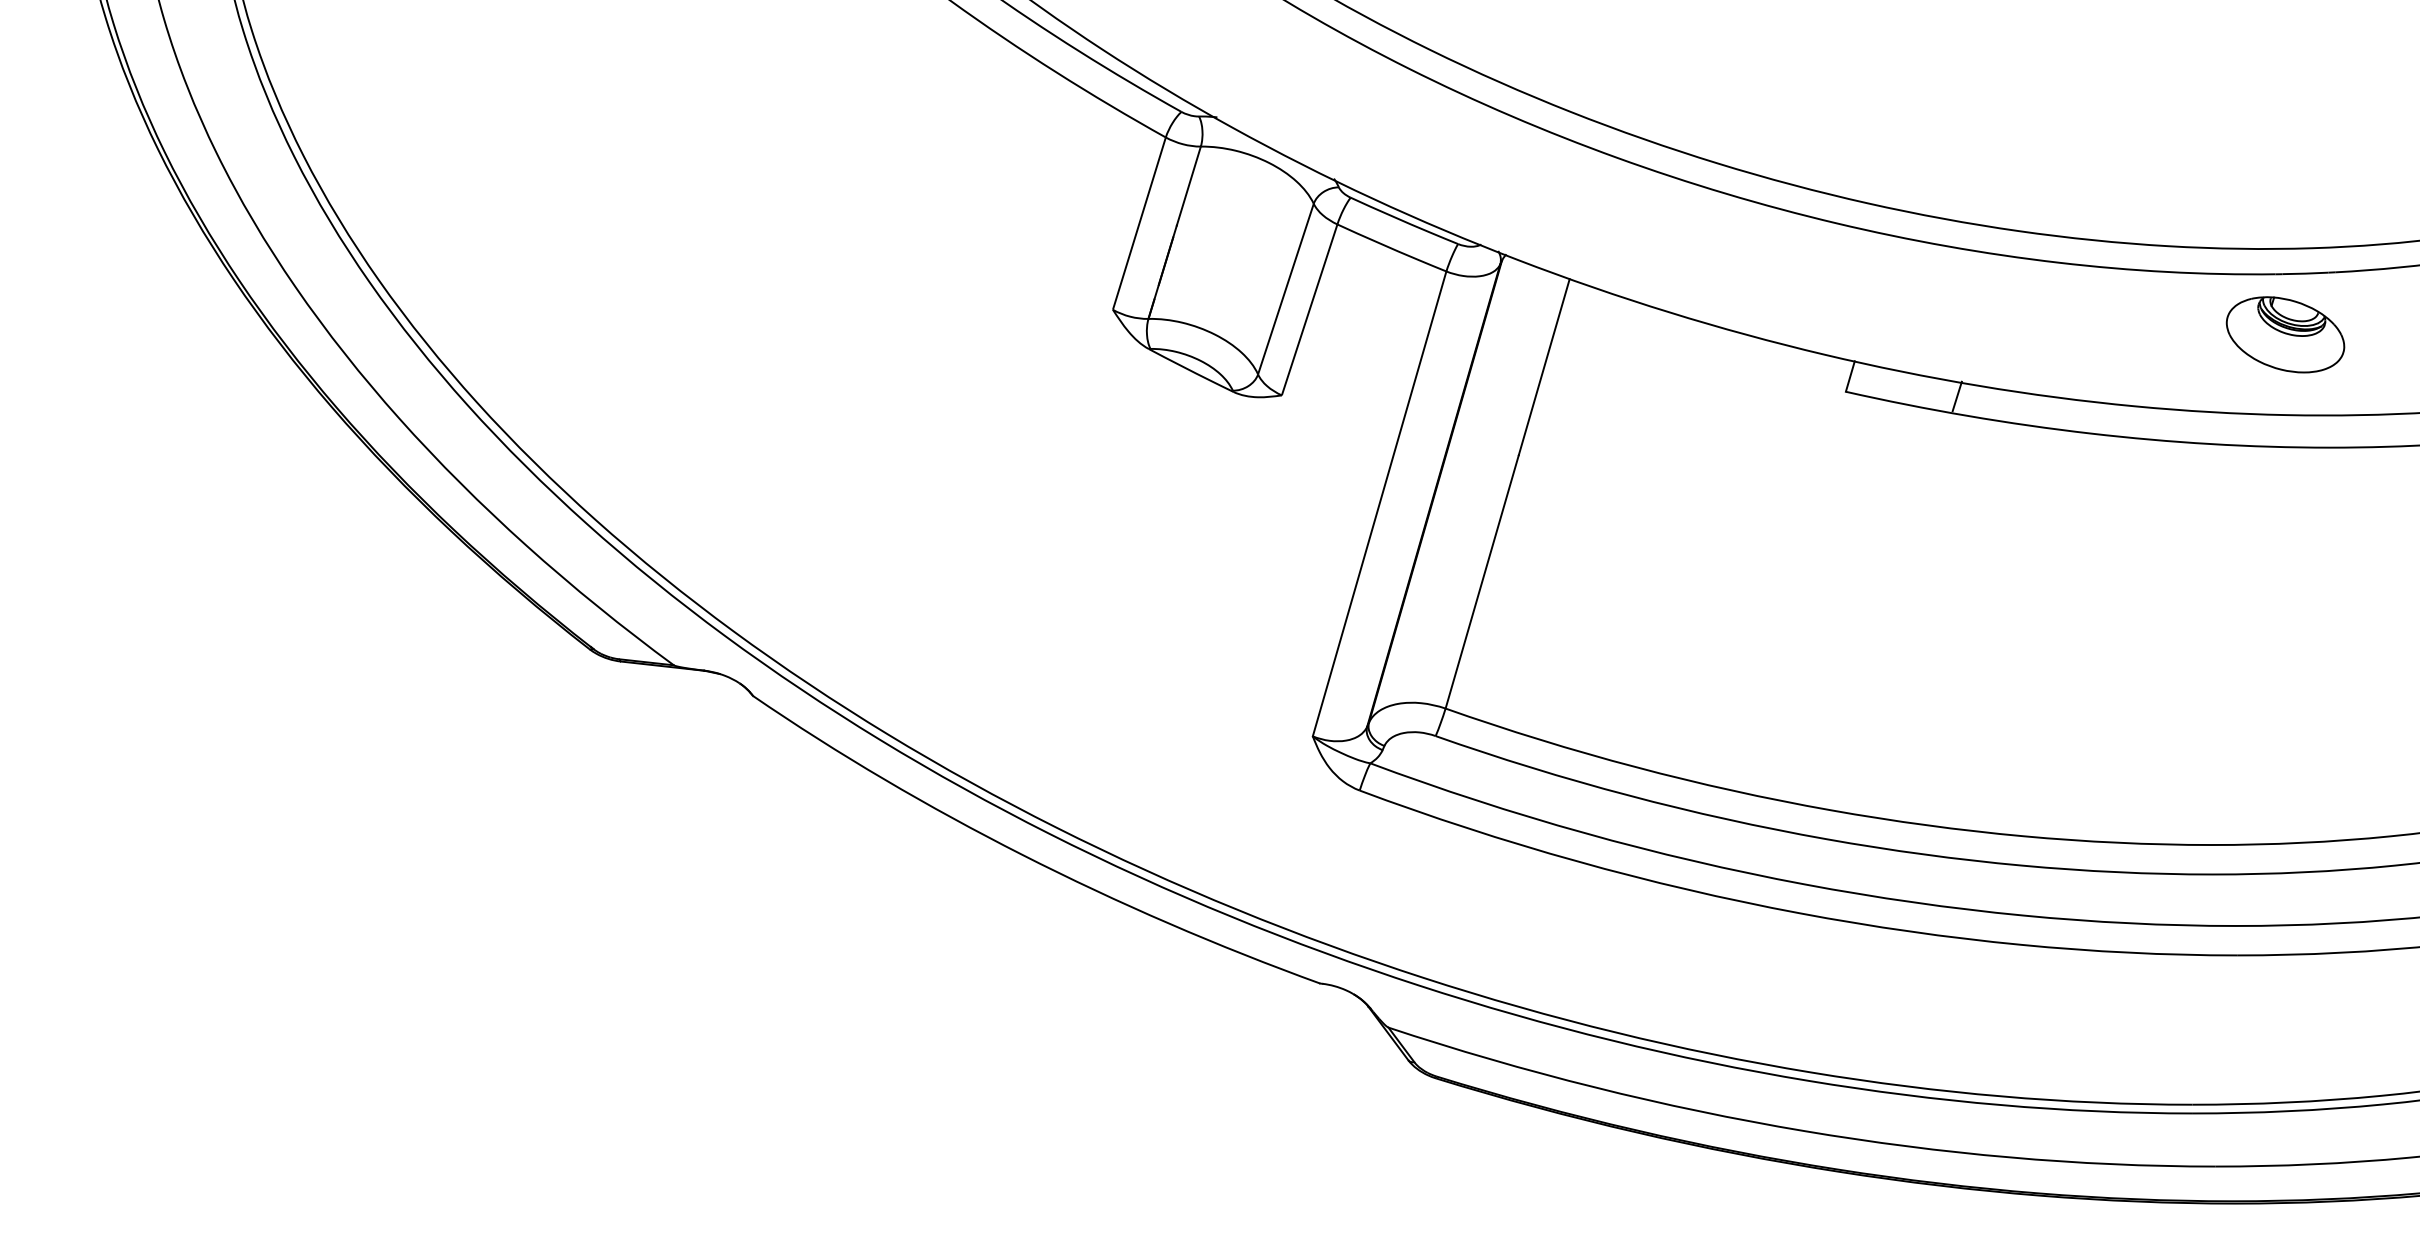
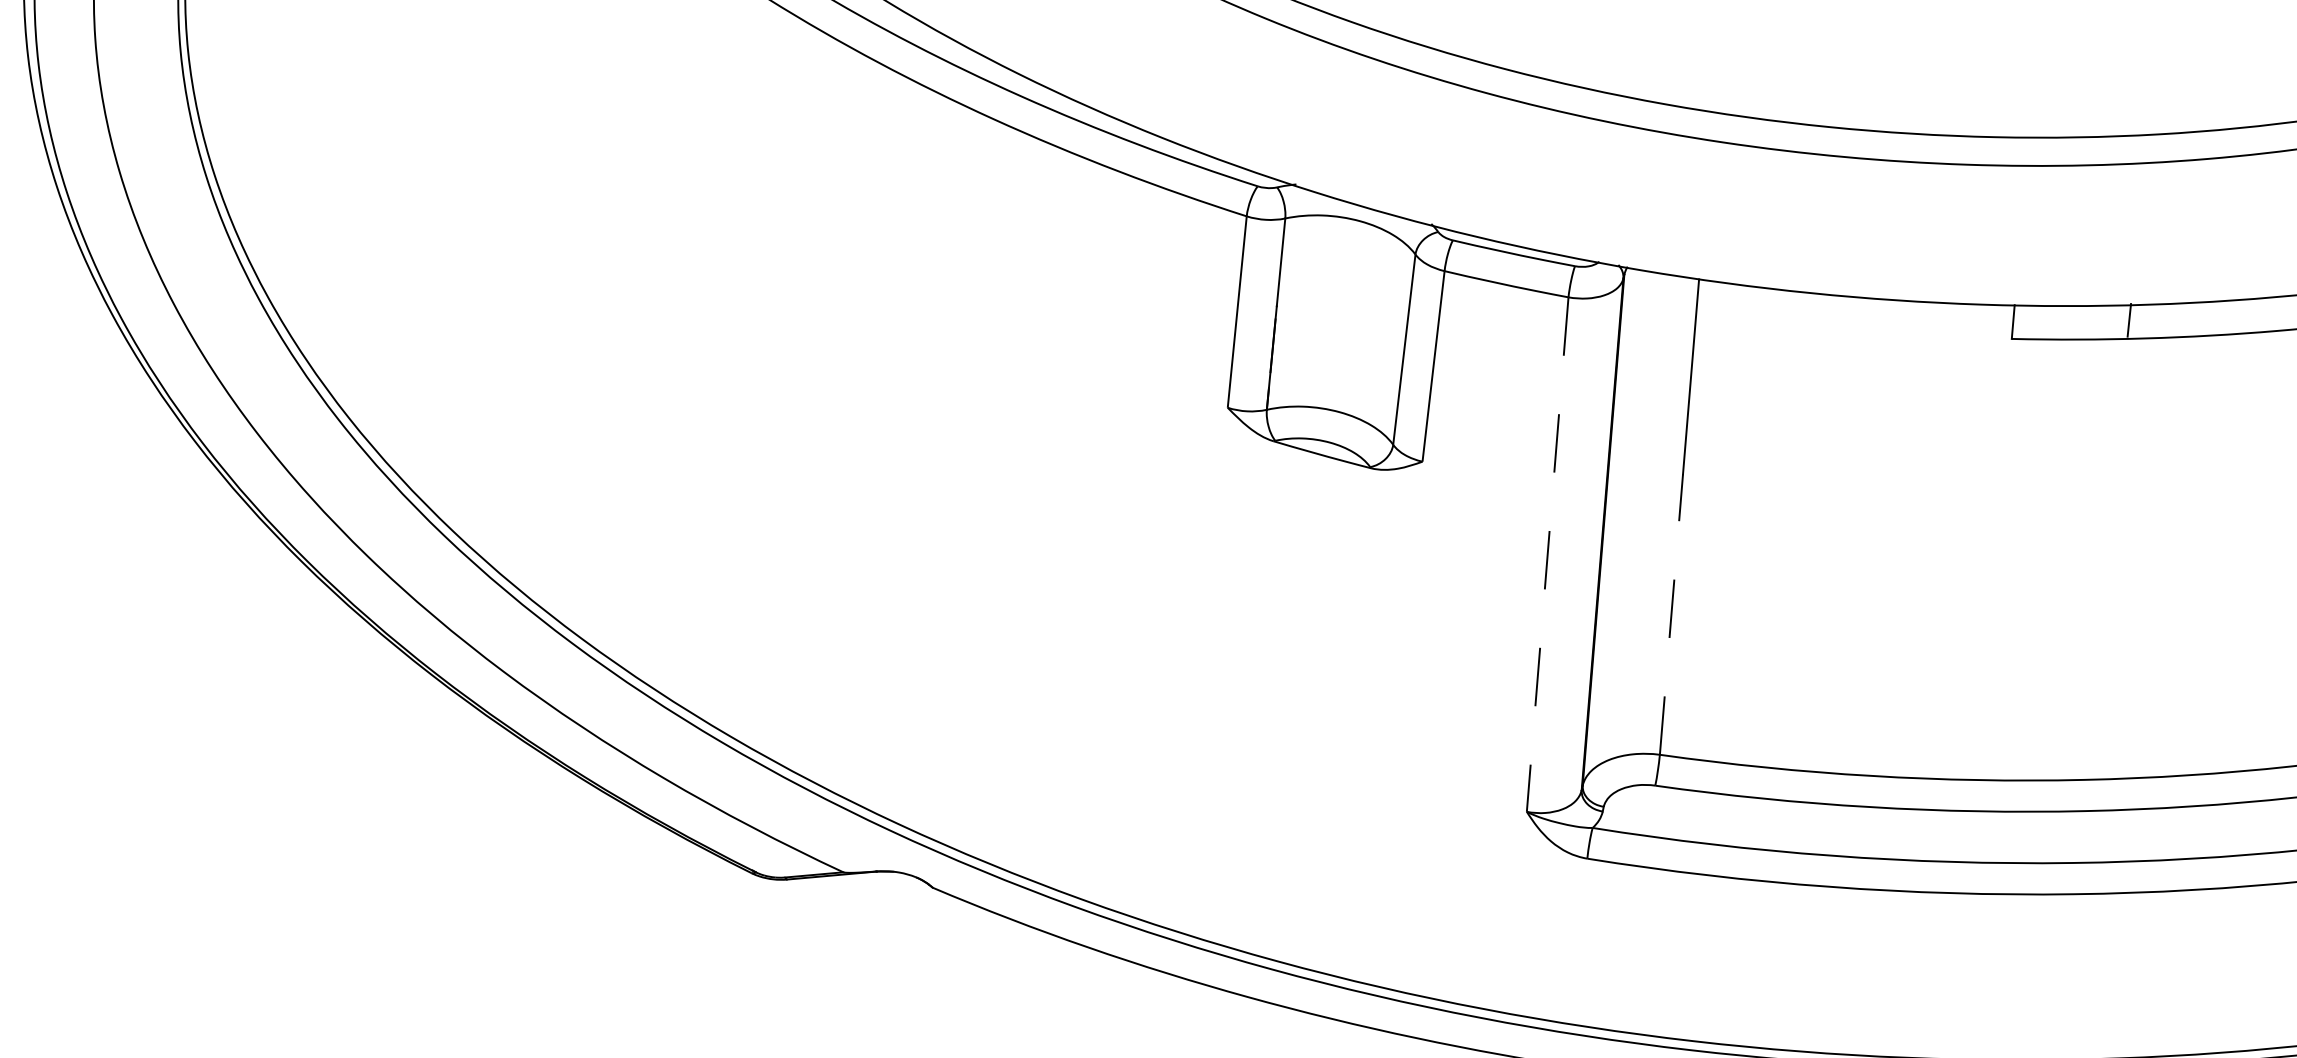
line: (1379, 503) -> (1547, 554), solid -> dashed
line: (1482, 581) -> (1671, 614), solid -> dashed

